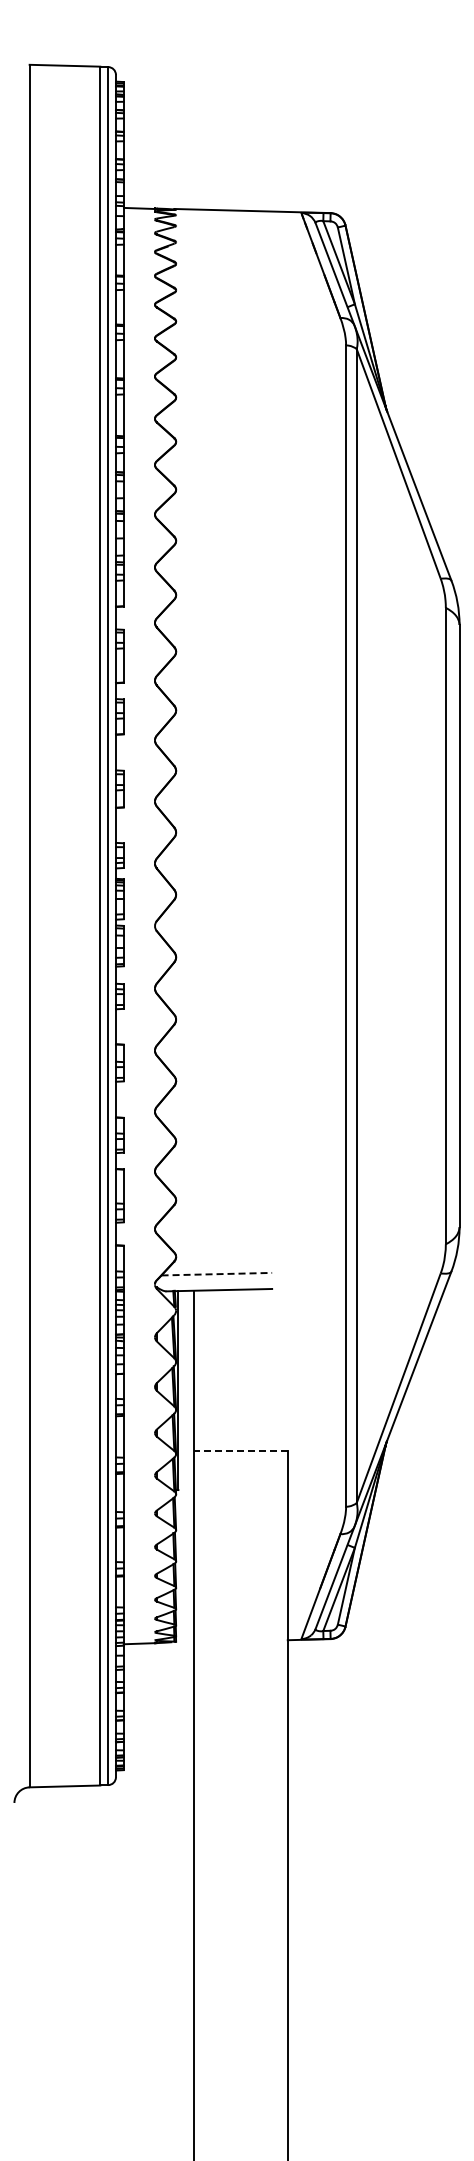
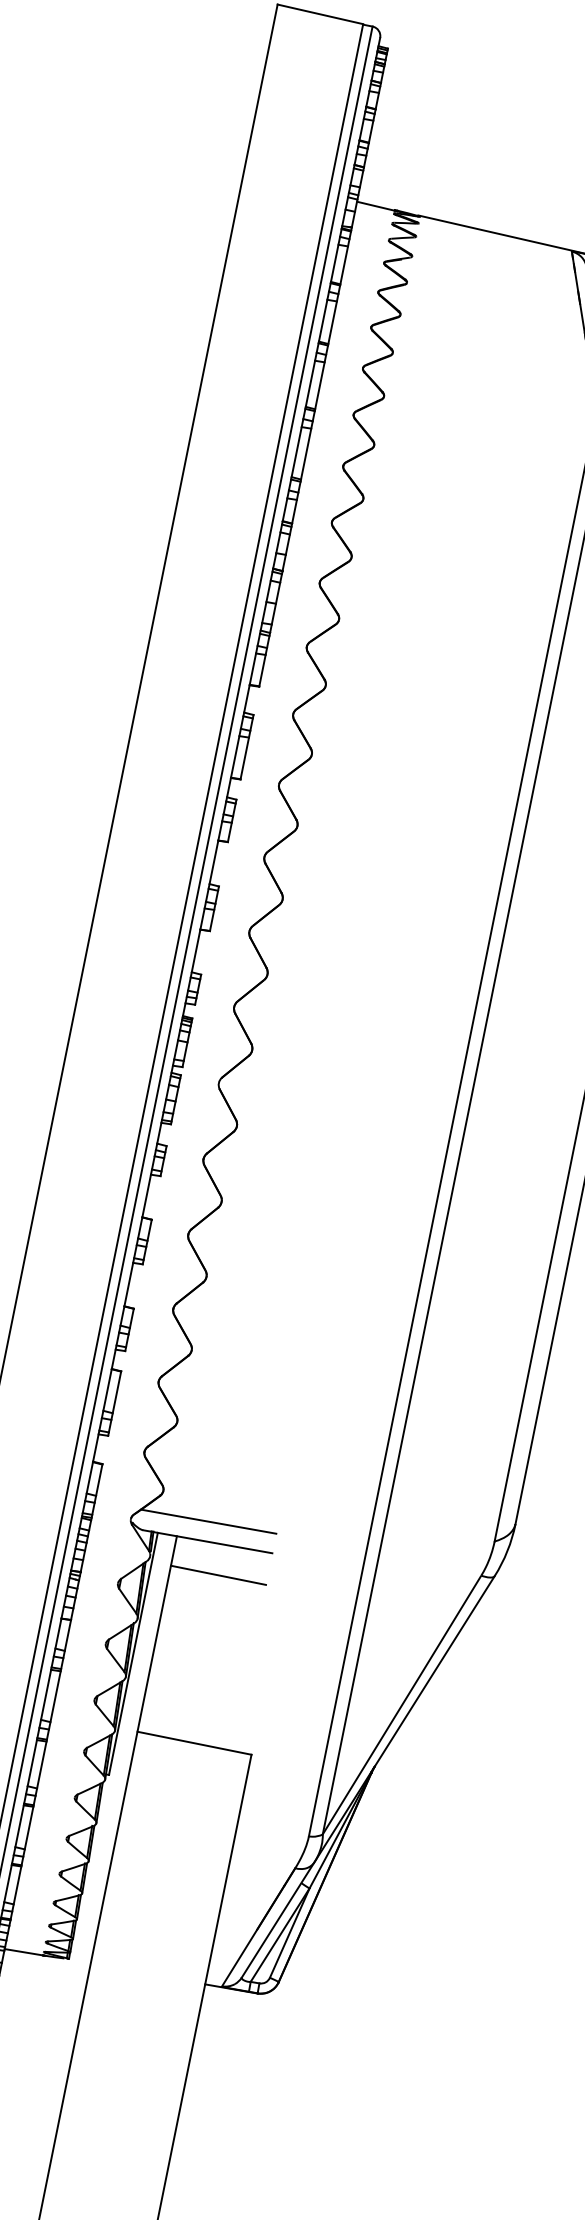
line: (217, 1274) -> (209, 1522), dashed -> solid
line: (233, 1315) -> (218, 1576), added
line: (240, 1451) -> (194, 1743), dashed -> solid

